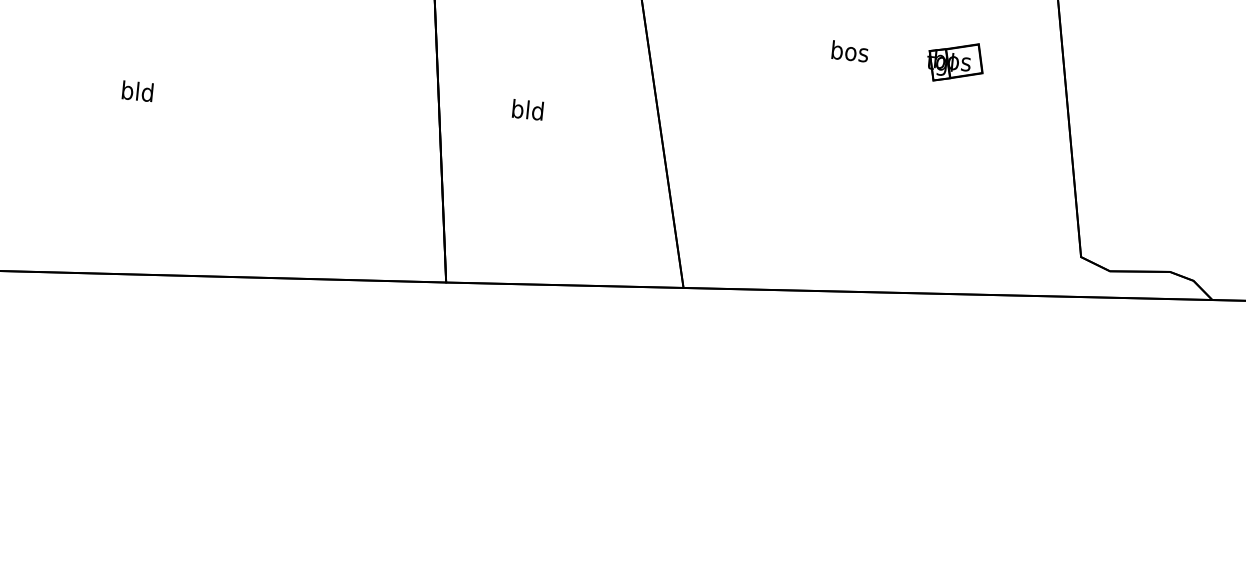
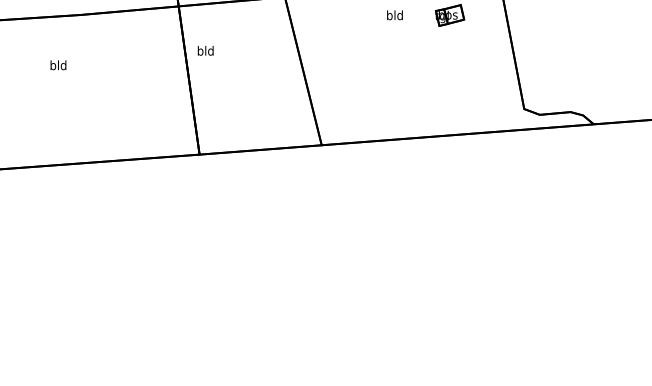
text: (848, 51) -> (394, 15), bos -> bld
text: (137, 91) -> (58, 65), moved
text: (527, 109) -> (205, 50), moved

